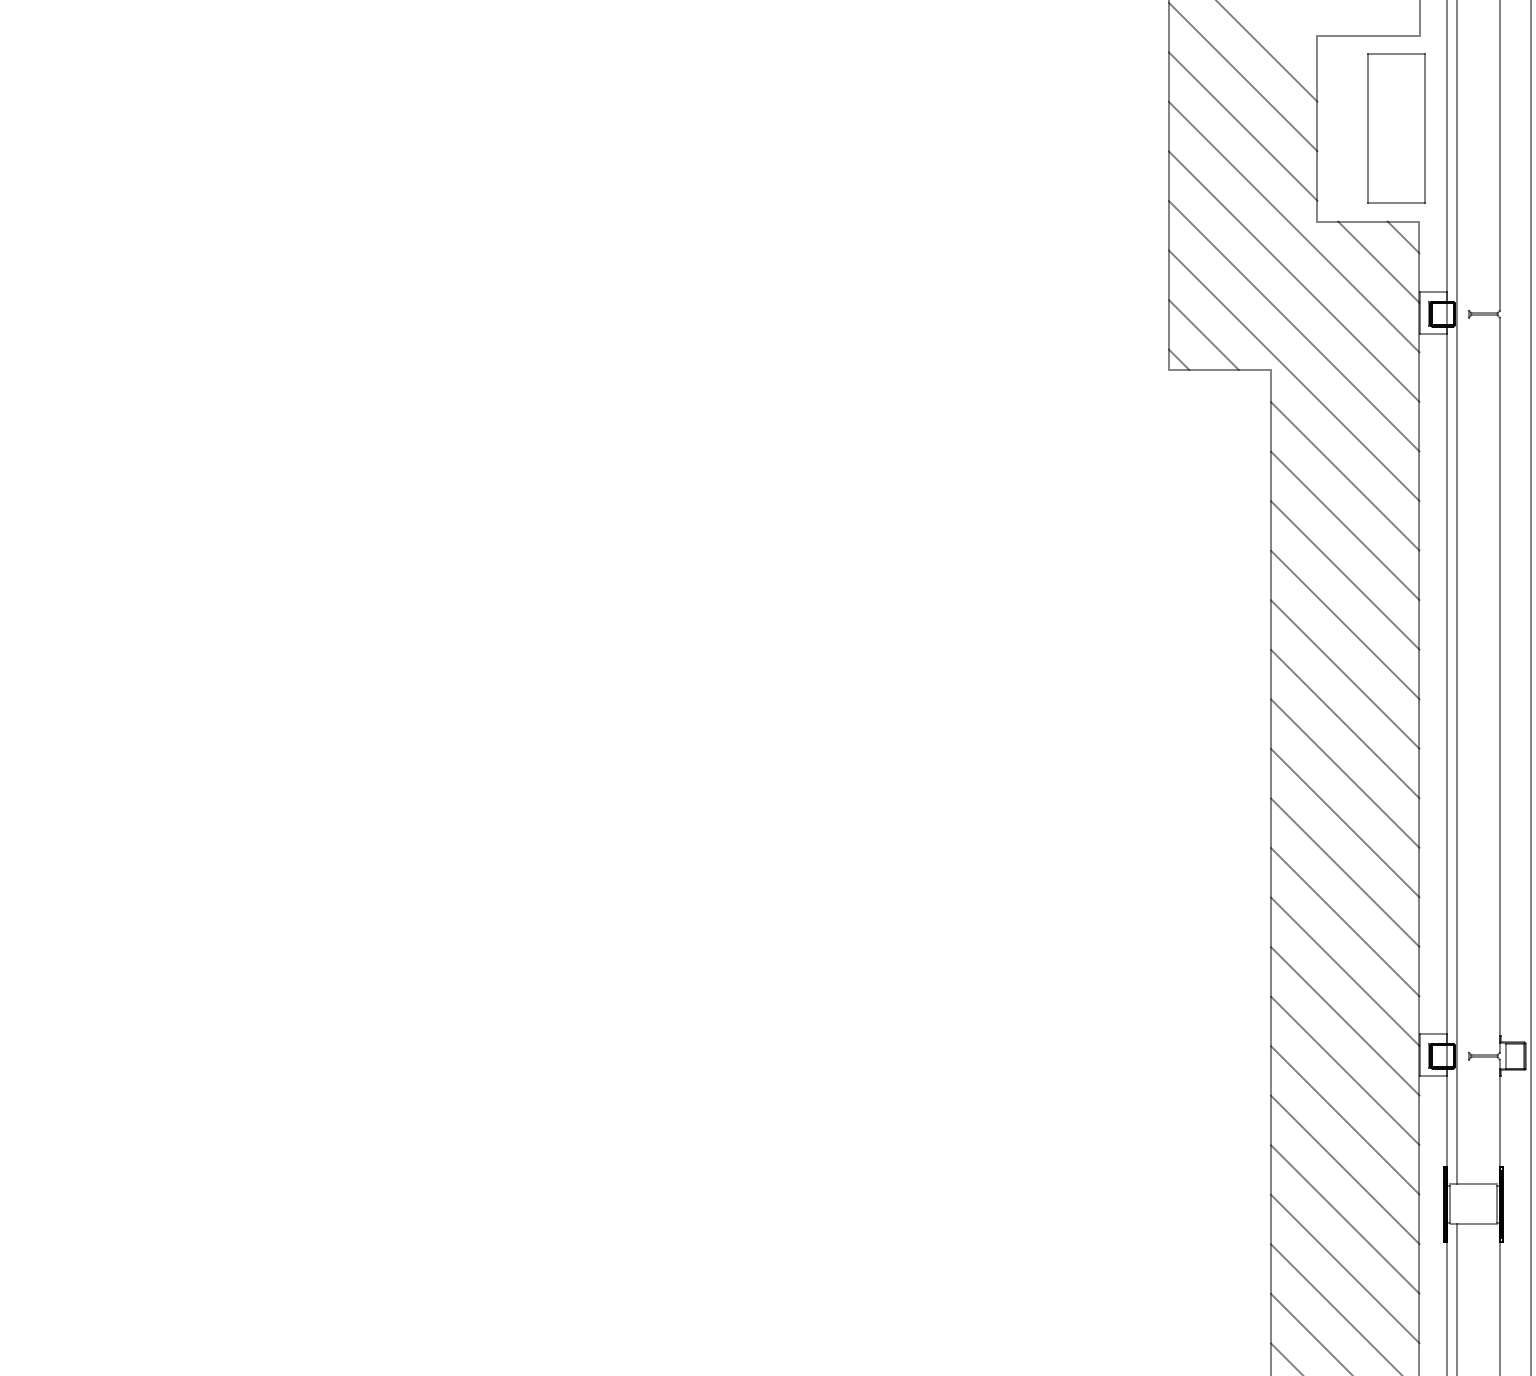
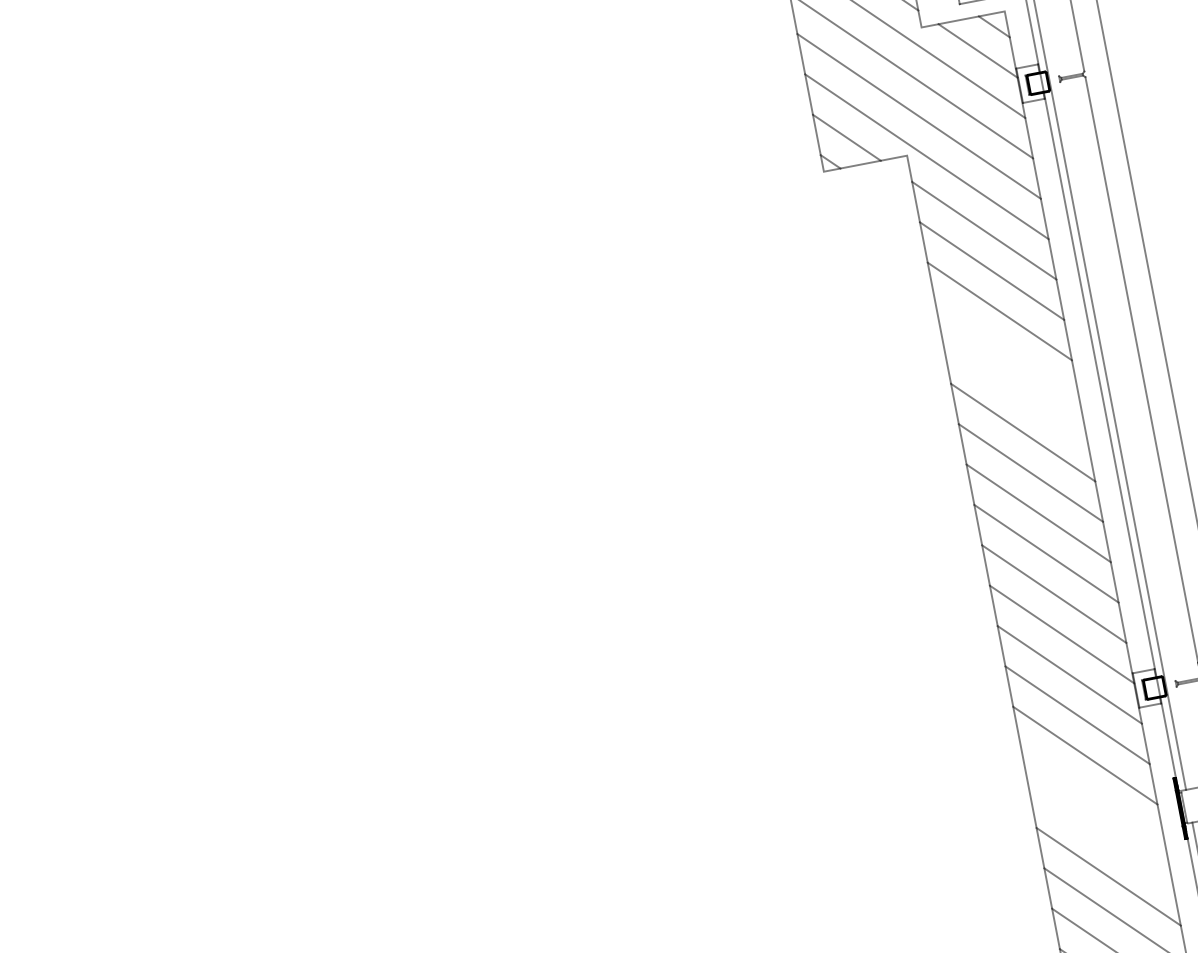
line: (1345, 624) -> (1007, 351), removed
line: (1345, 674) -> (1015, 392), removed
line: (1345, 1169) -> (1093, 795), removed
line: (1345, 1219) -> (1101, 836), removed

